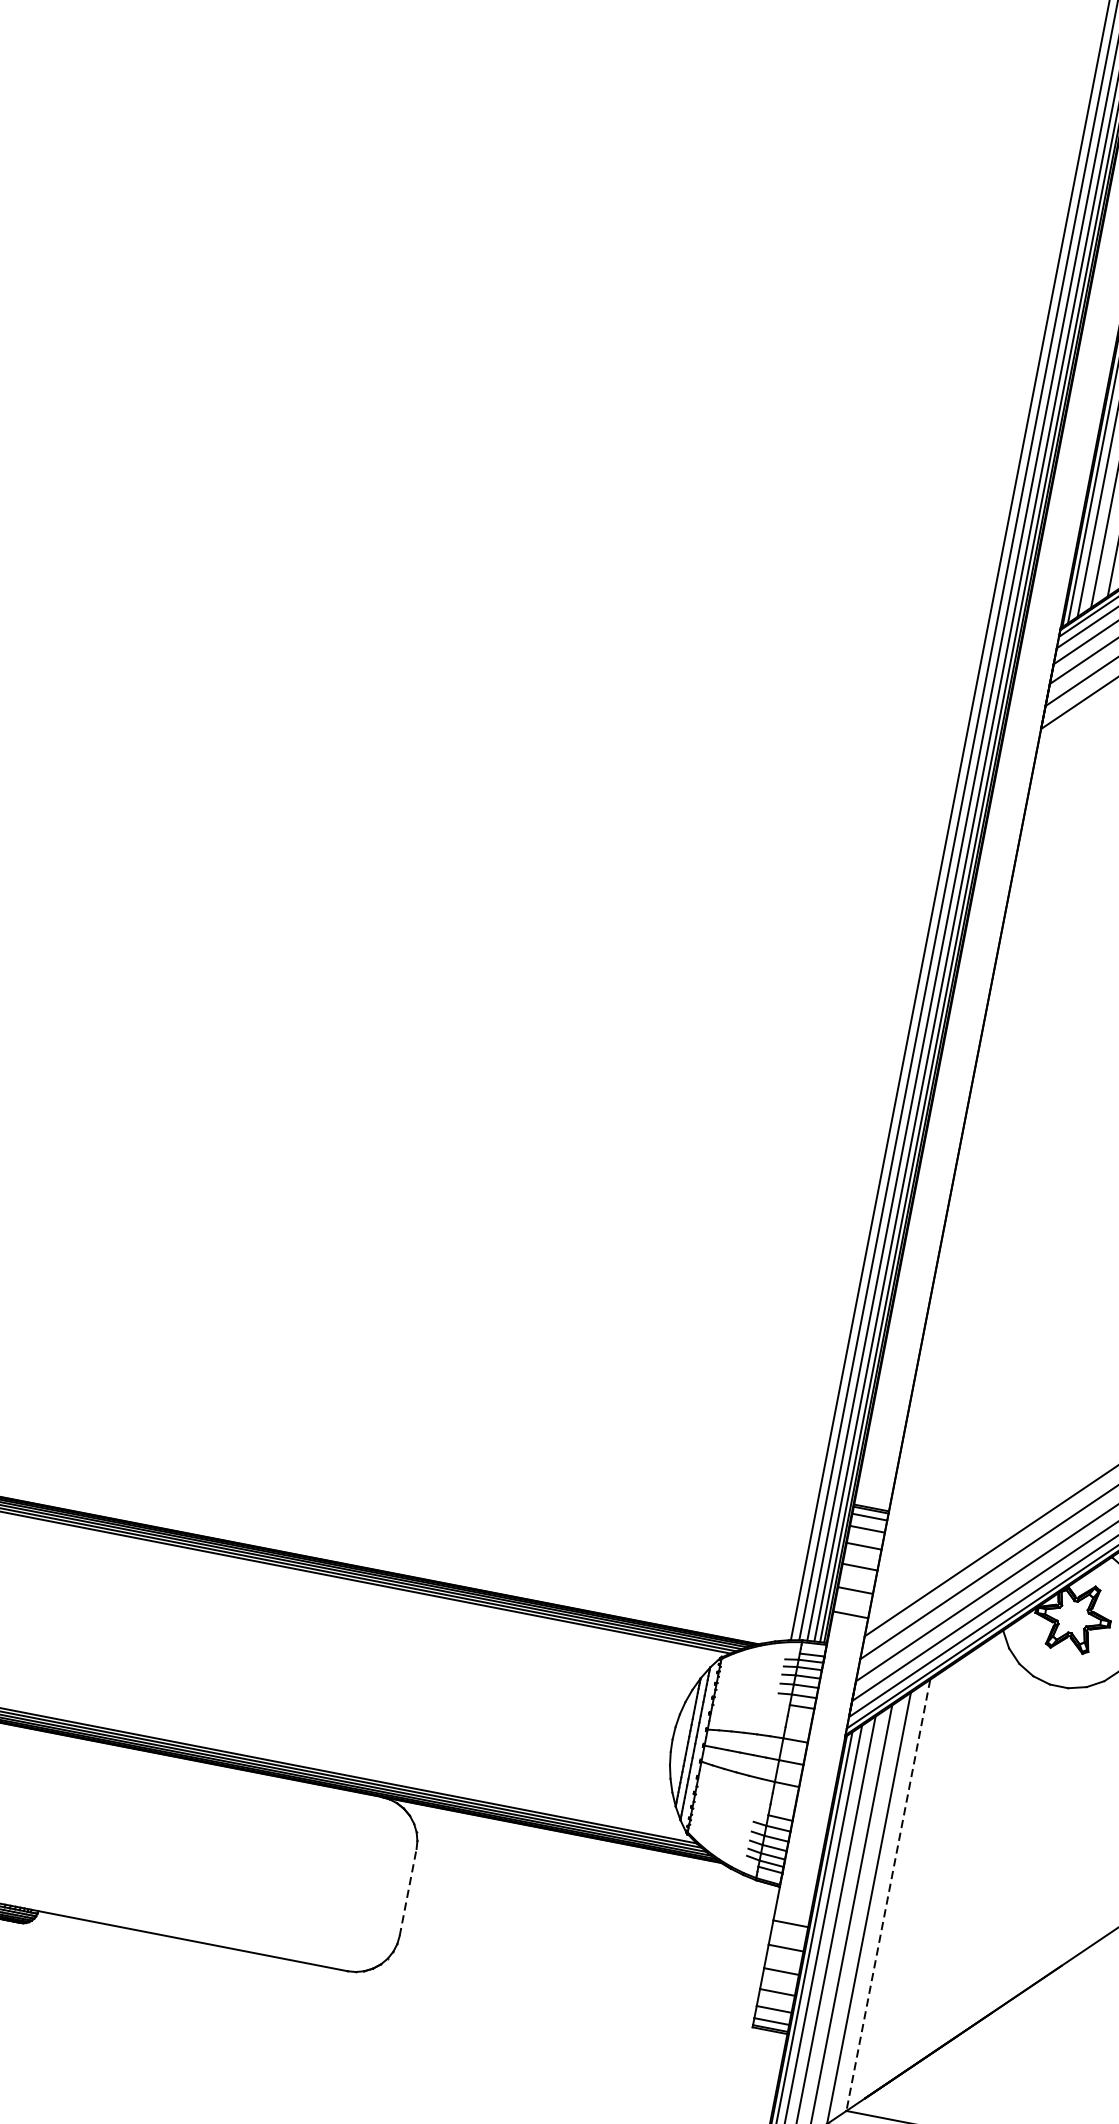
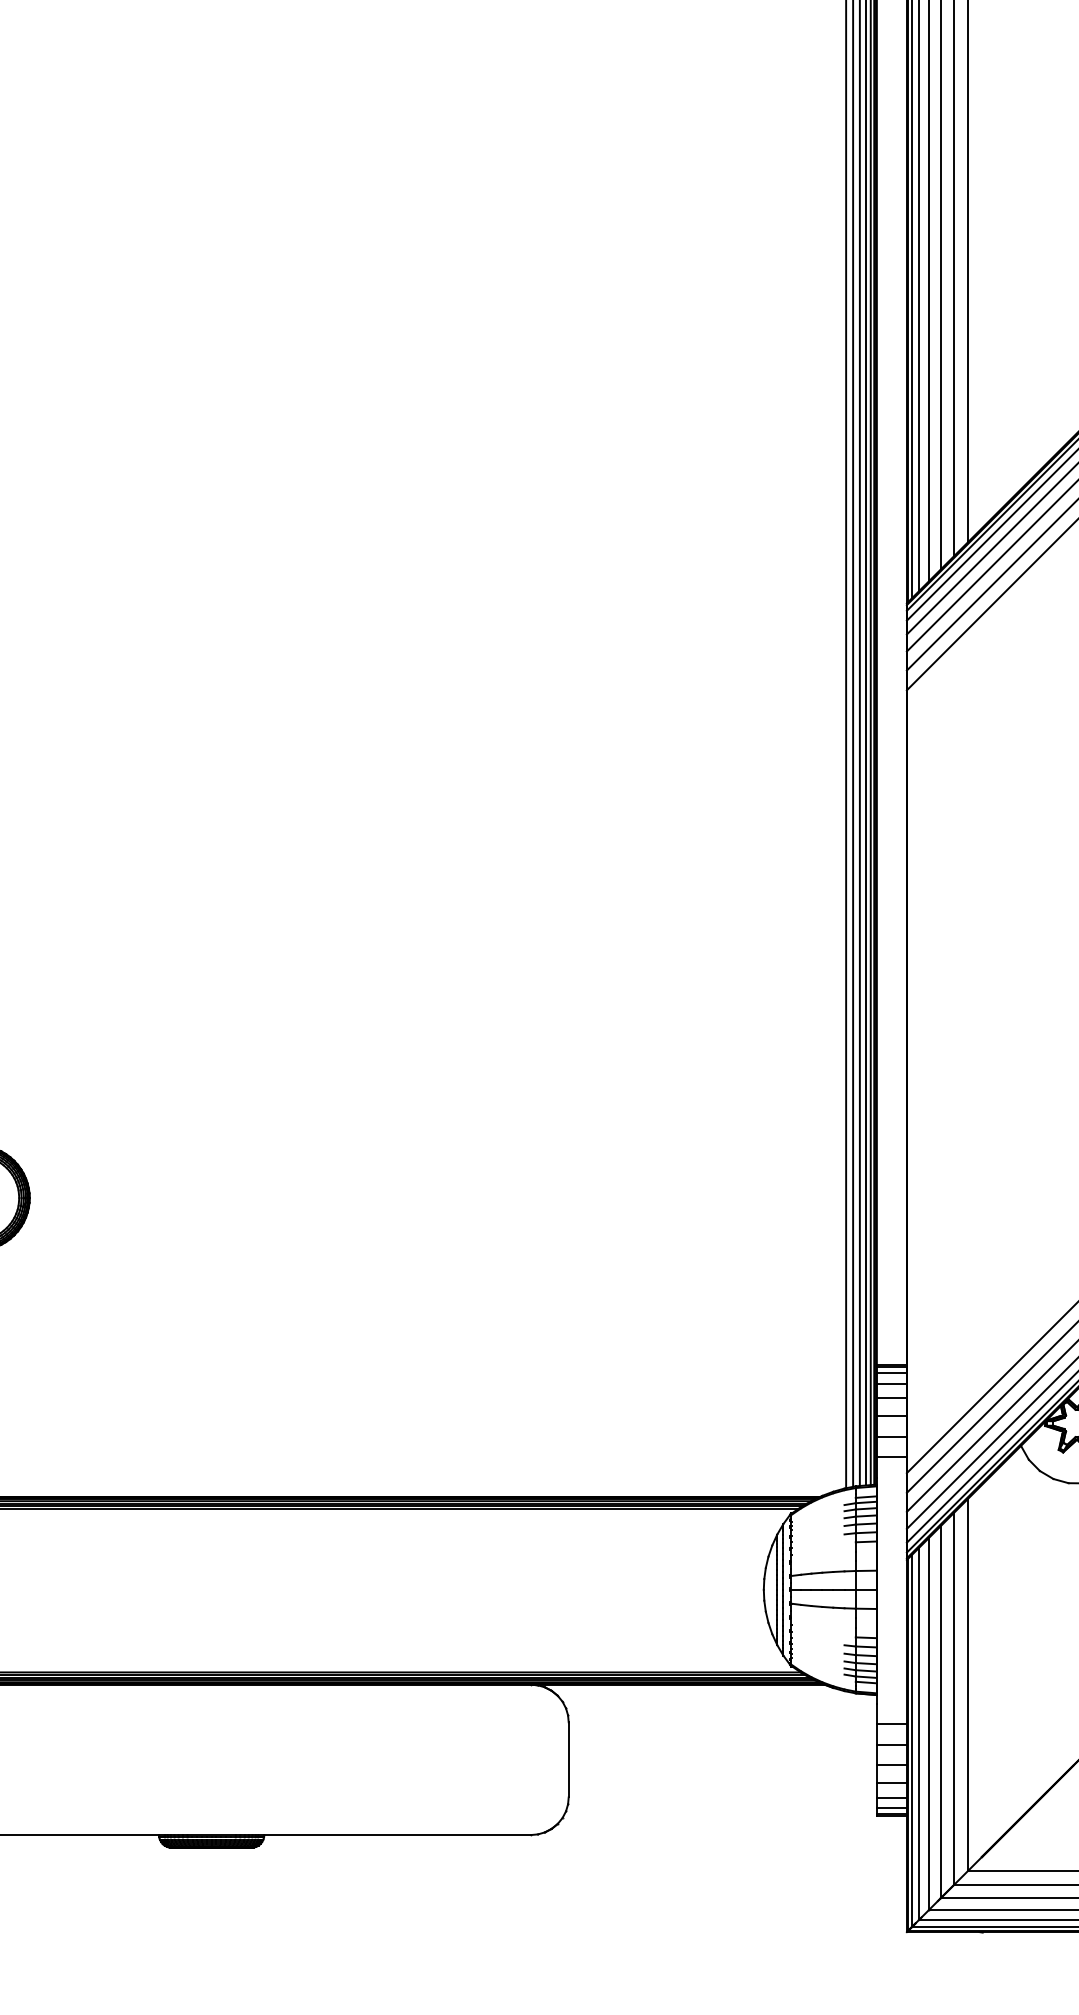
line: (407, 1892) -> (568, 1759), dashed -> solid
line: (888, 1896) -> (968, 1685), dashed -> solid

